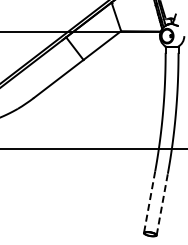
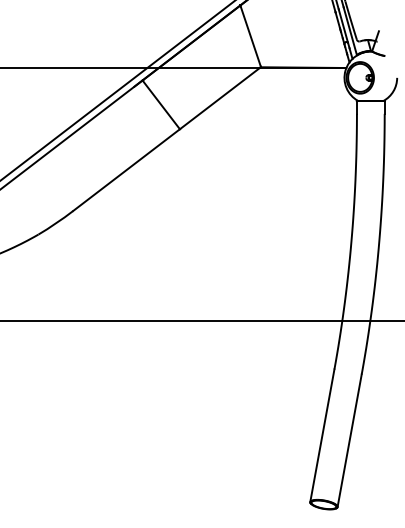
line: (149, 202) -> (322, 436), dashed -> solid
line: (162, 204) -> (350, 440), dashed -> solid

